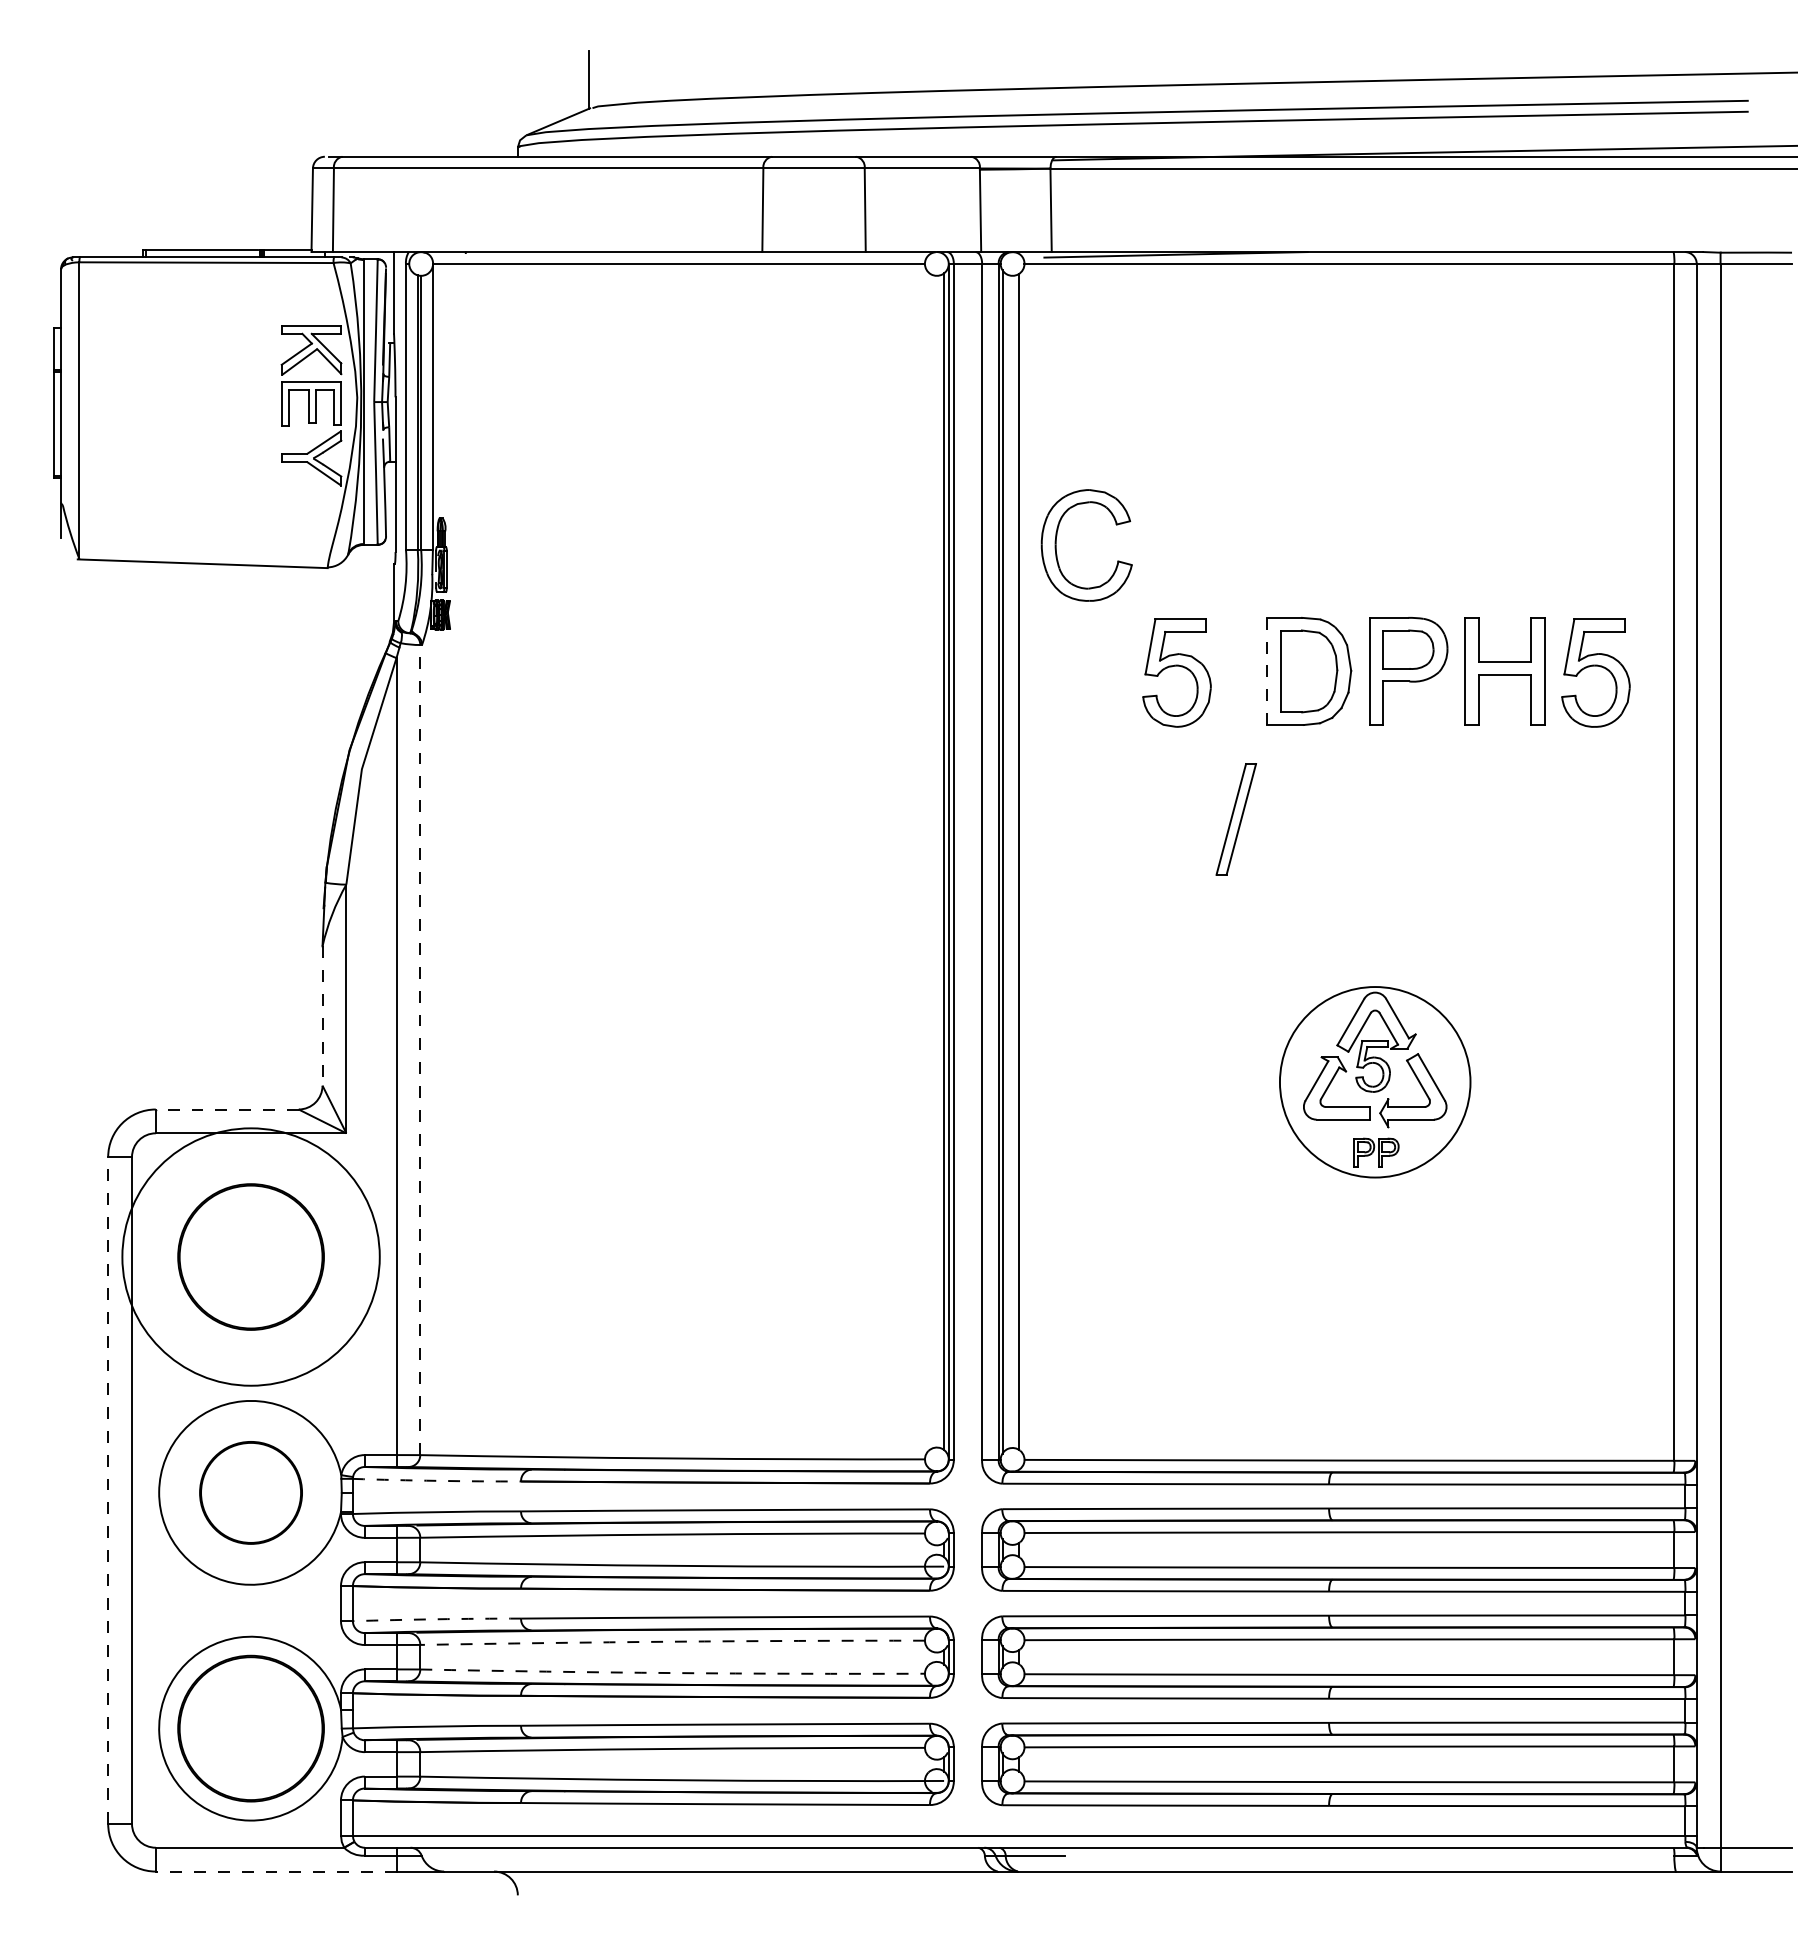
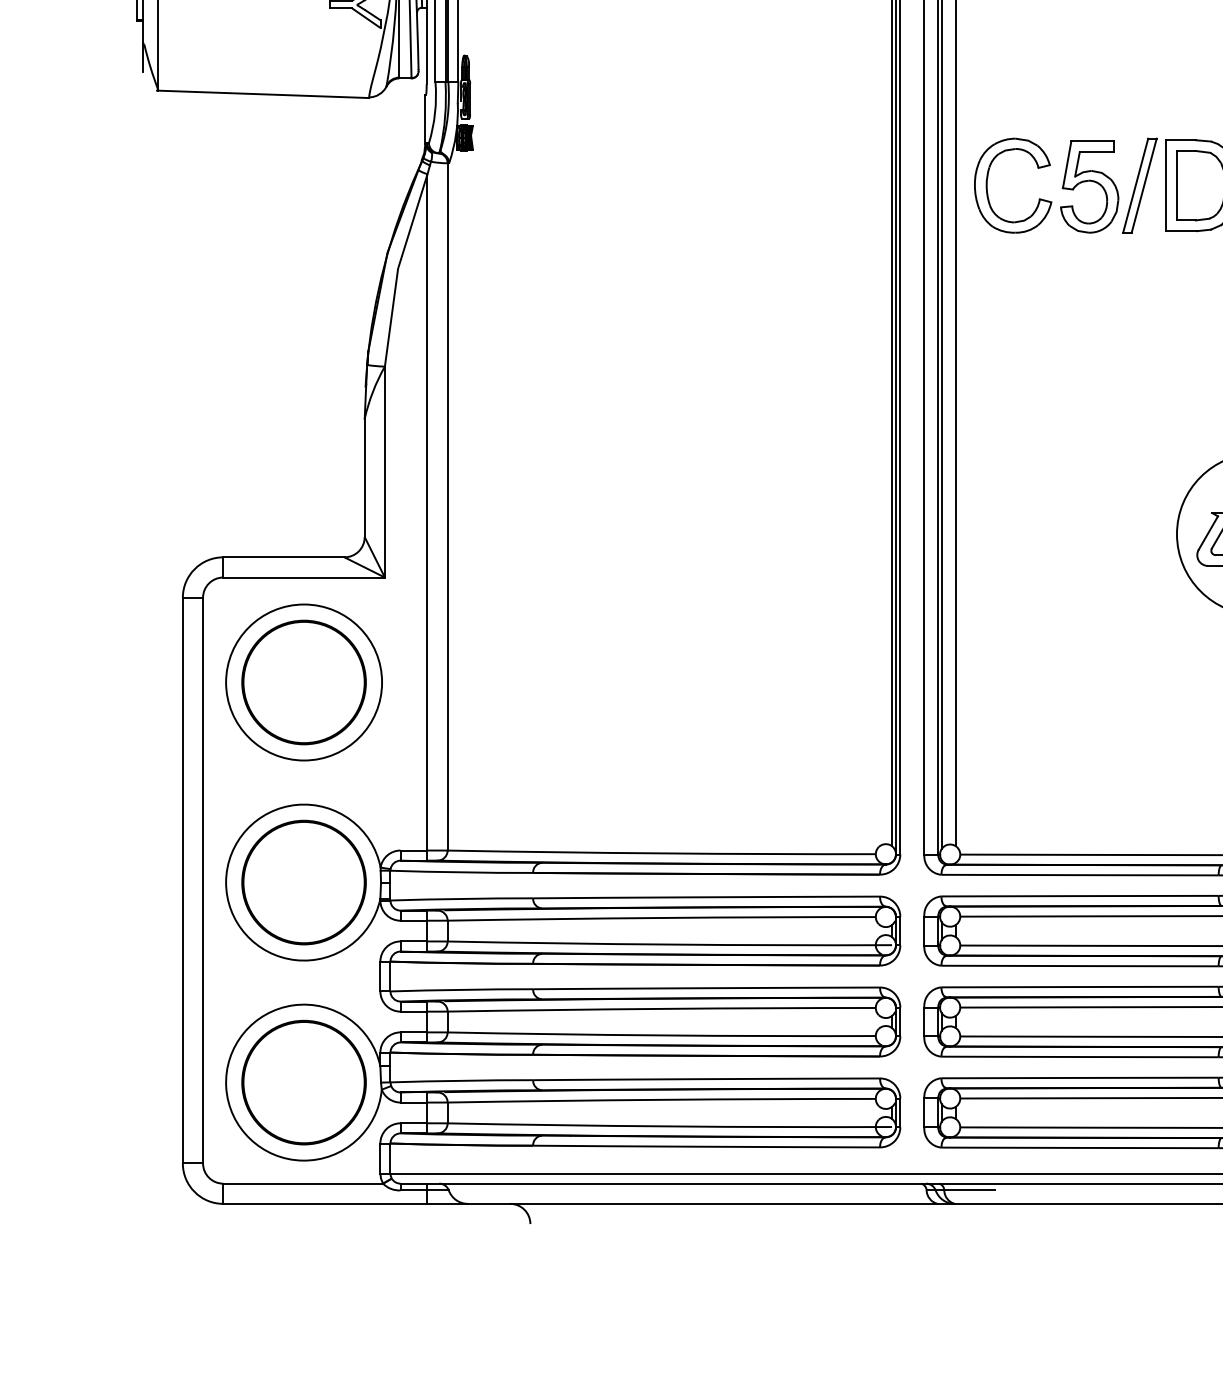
part: (1056, 545) -> (987, 185), moved
line: (1267, 671) -> (1166, 185), dashed -> solid
part: (1235, 819) -> (1139, 185), moved
line: (322, 1016) -> (364, 478), dashed -> solid
line: (420, 1049) -> (447, 506), dashed -> solid
line: (226, 1109) -> (283, 557), dashed -> solid
circle: (251, 1256) -> (304, 682), size x0.71
arc: (436, 1480) -> (461, 872), dashed -> solid
line: (108, 1490) -> (183, 880), dashed -> solid
circle: (250, 1492) -> (303, 882), size x1.43
arc: (437, 1619) -> (462, 990), dashed -> solid
arc: (672, 1641) -> (661, 1008), dashed -> solid
arc: (672, 1673) -> (661, 1035), dashed -> solid
line: (275, 1871) -> (324, 1203), dashed -> solid

